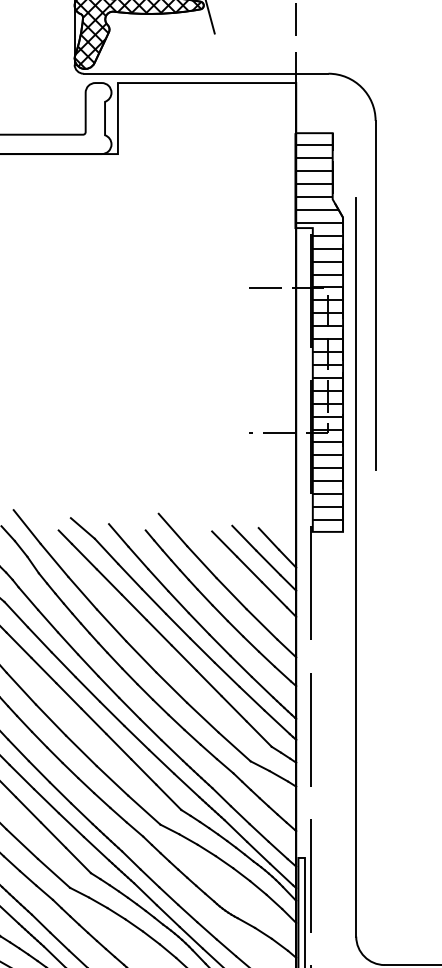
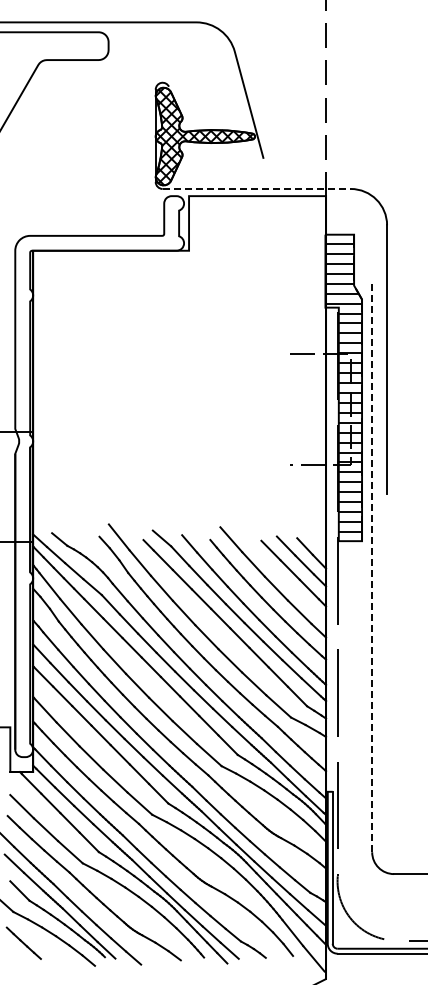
line: (207, 73) -> (257, 188), solid -> dashed
line: (356, 567) -> (372, 568), solid -> dashed

